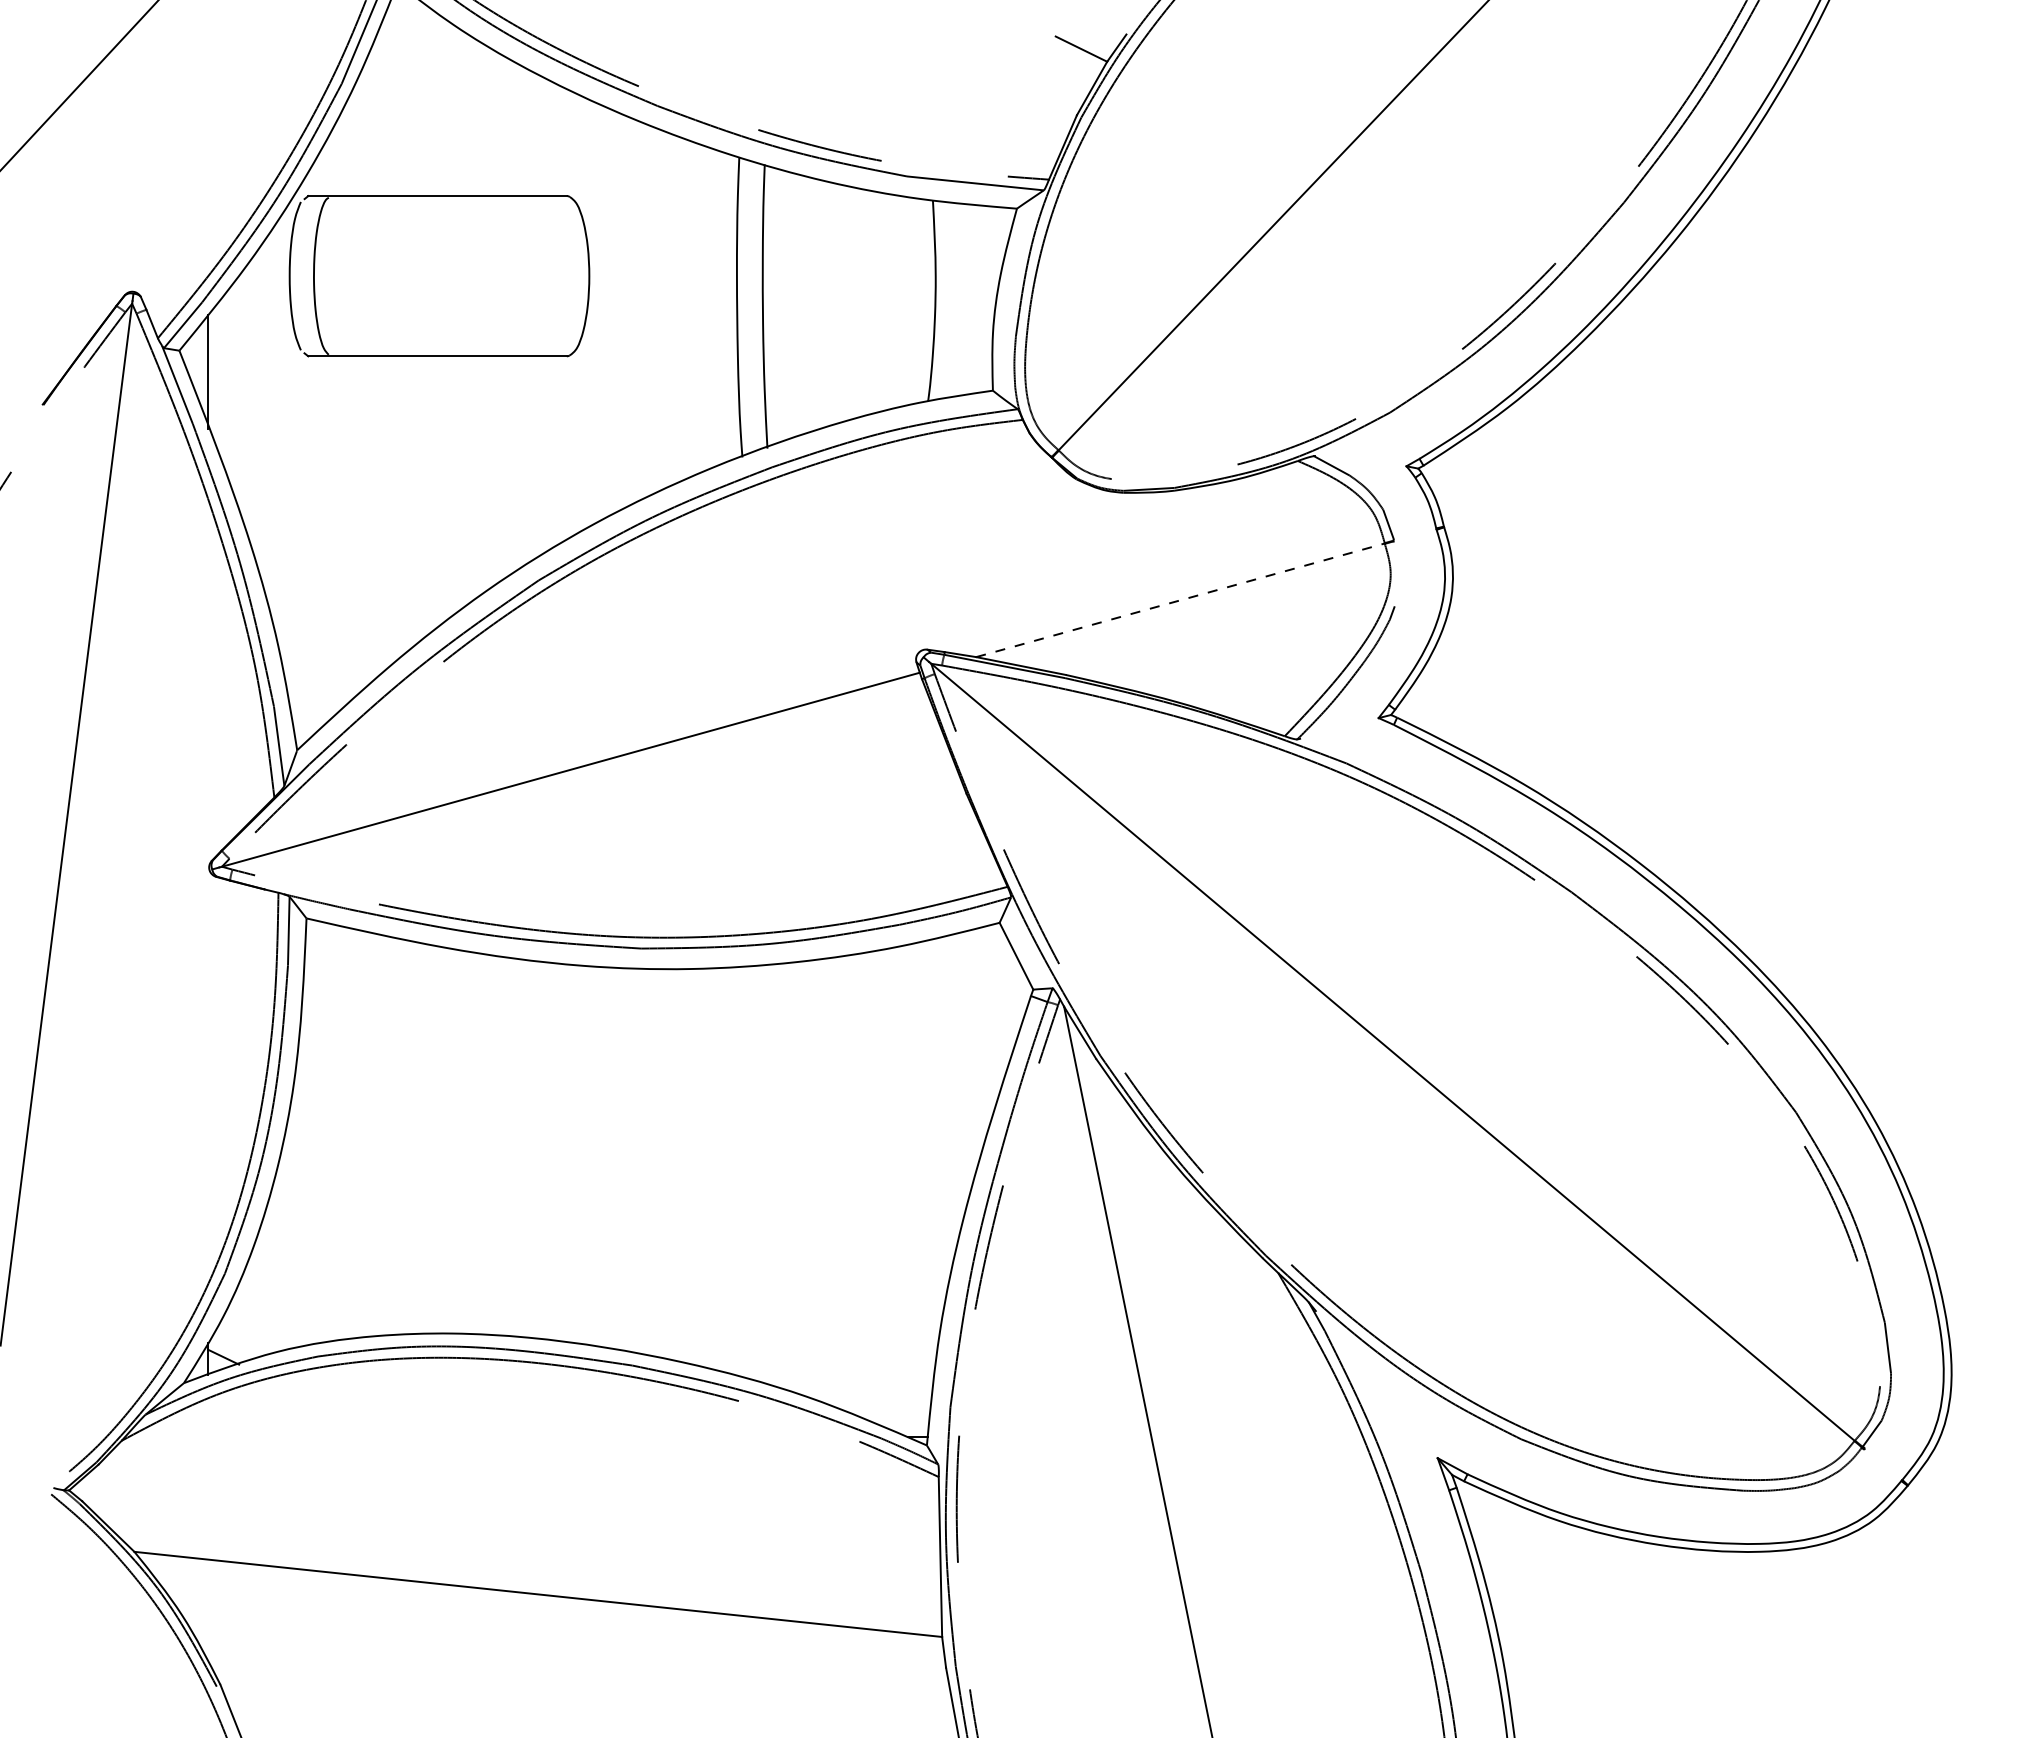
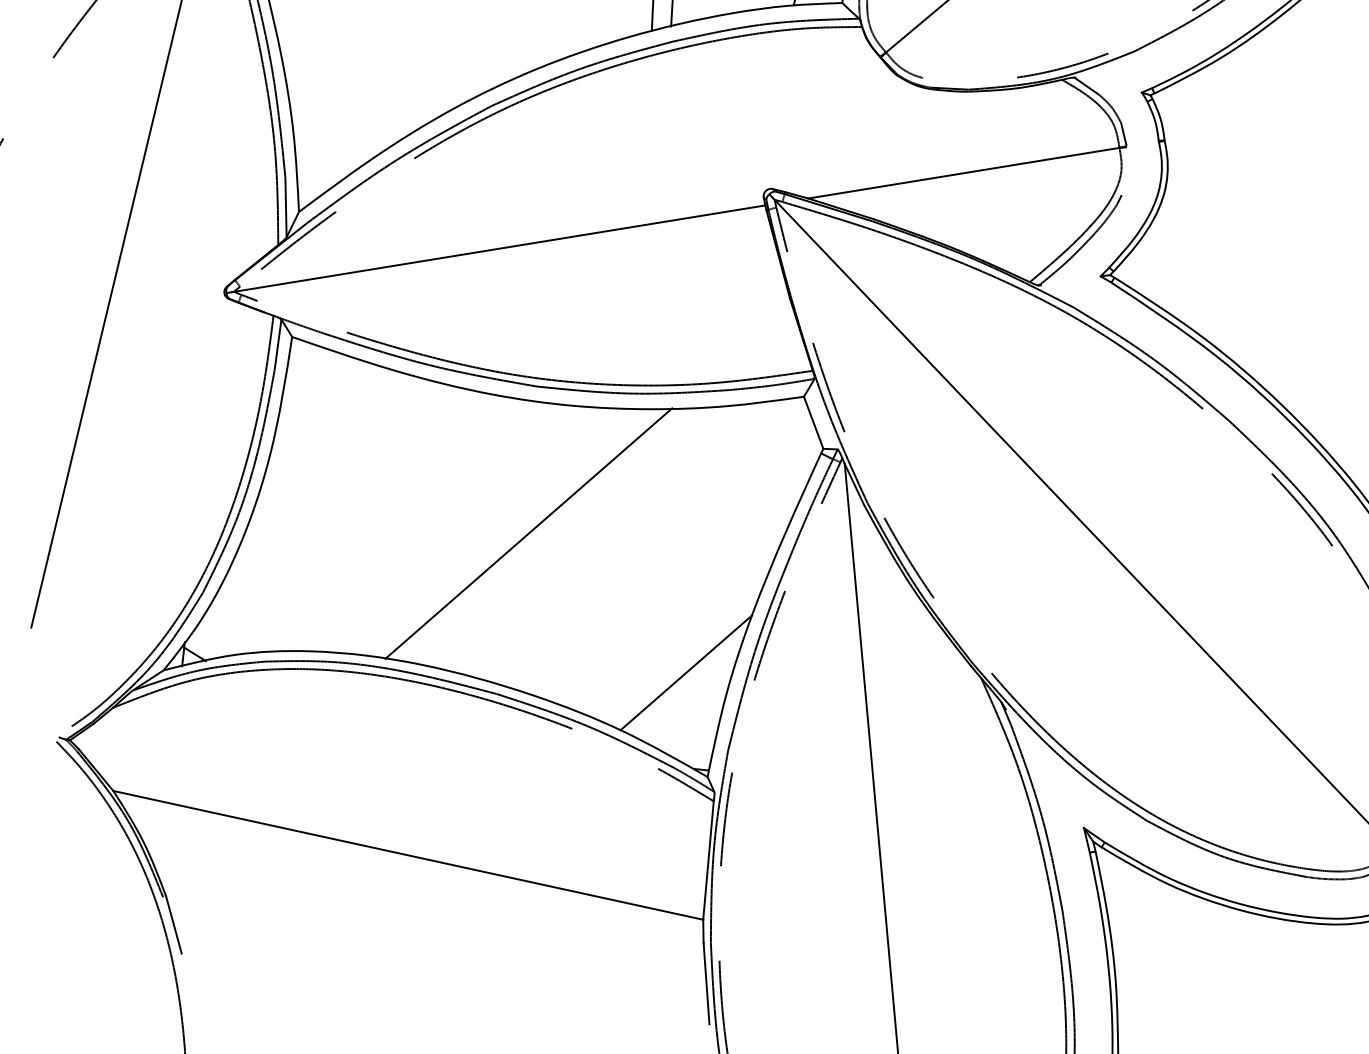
line: (1180, 600) -> (963, 173), dashed -> solid
line: (651, 1145) -> (528, 532), added
line: (882, 1308) -> (685, 672), added

